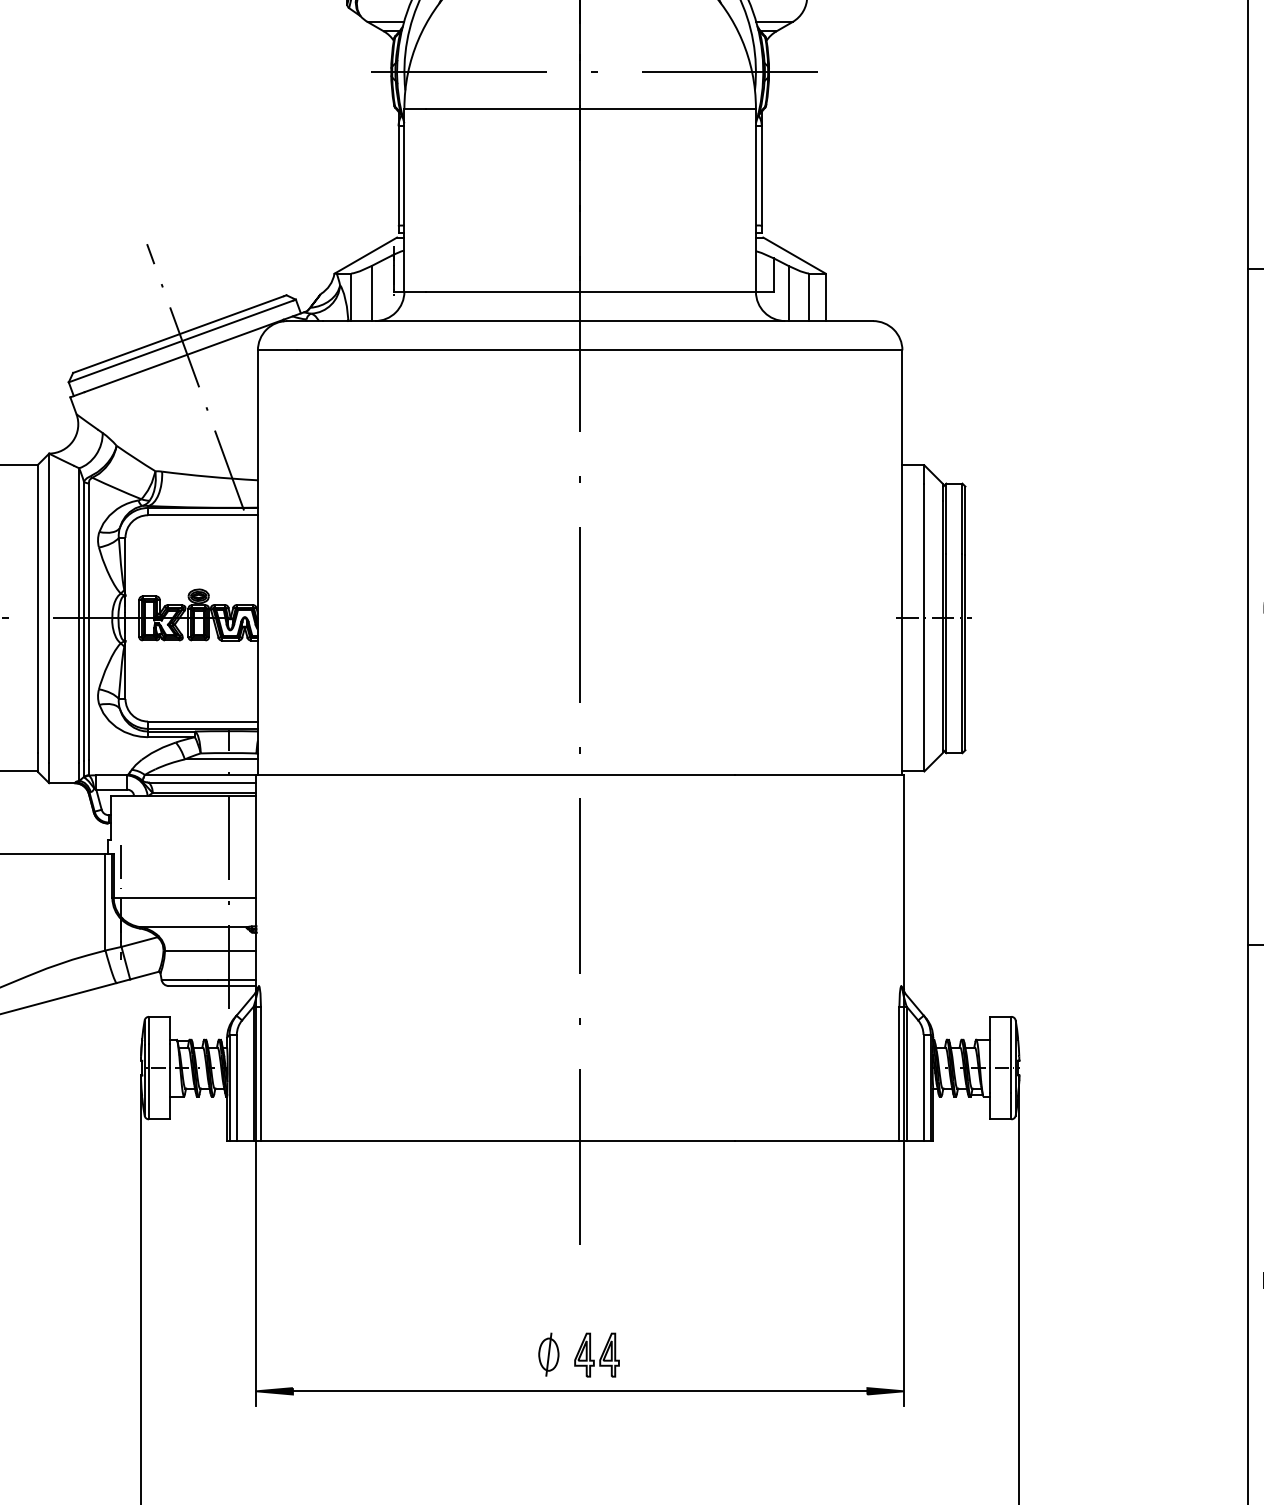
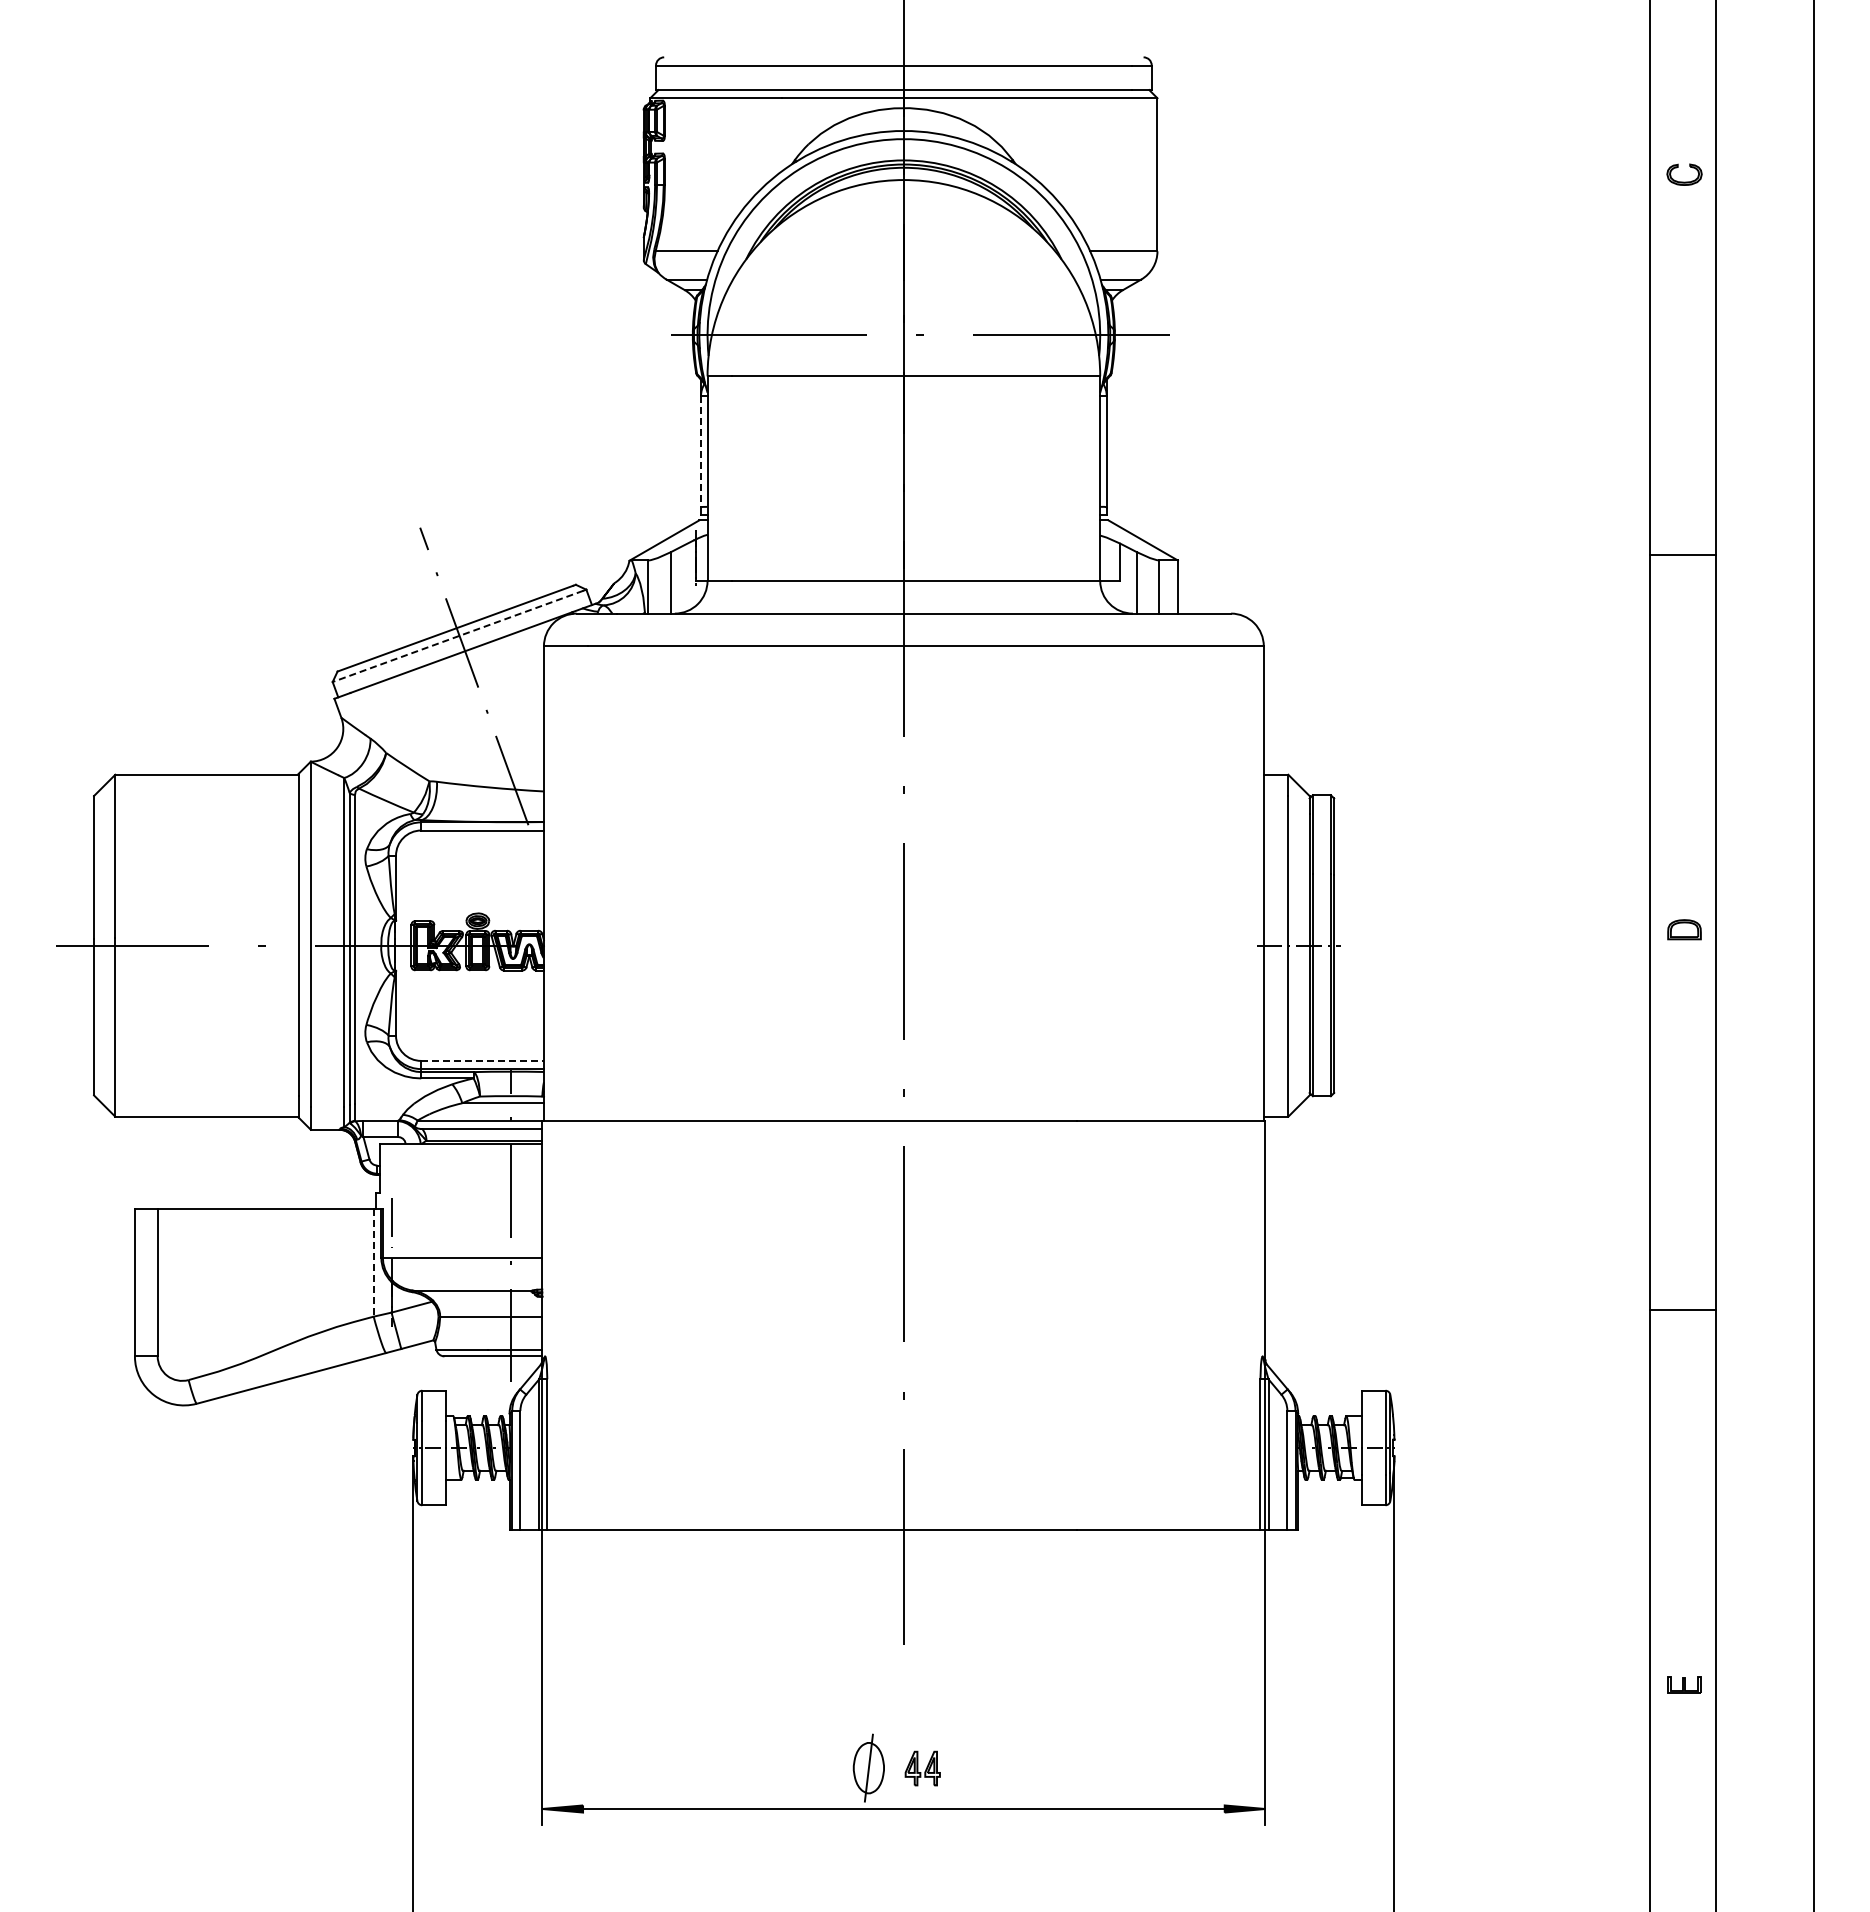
line: (398, 175) -> (701, 451), solid -> dashed
line: (180, 341) -> (457, 636), solid -> dashed
line: (203, 721) -> (483, 1060), solid -> dashed
line: (105, 902) -> (373, 1262), solid -> dashed
part: (548, 1354) -> (868, 1767), size x1.4
part: (596, 1355) -> (922, 1768), size x0.7

